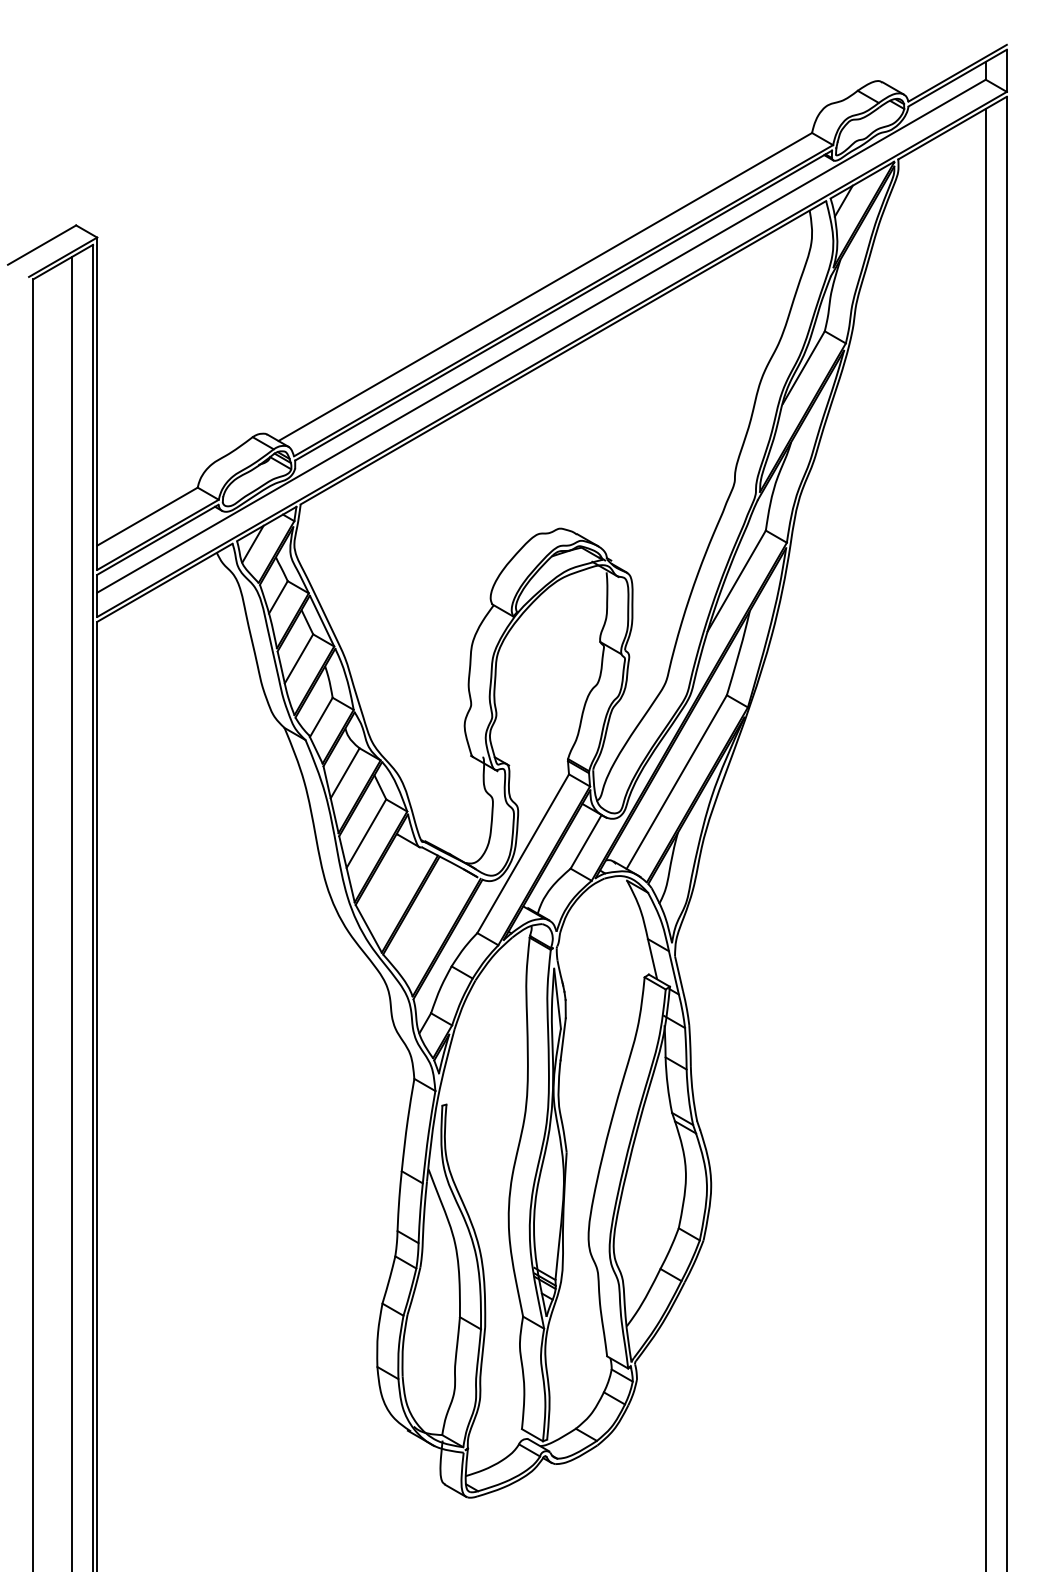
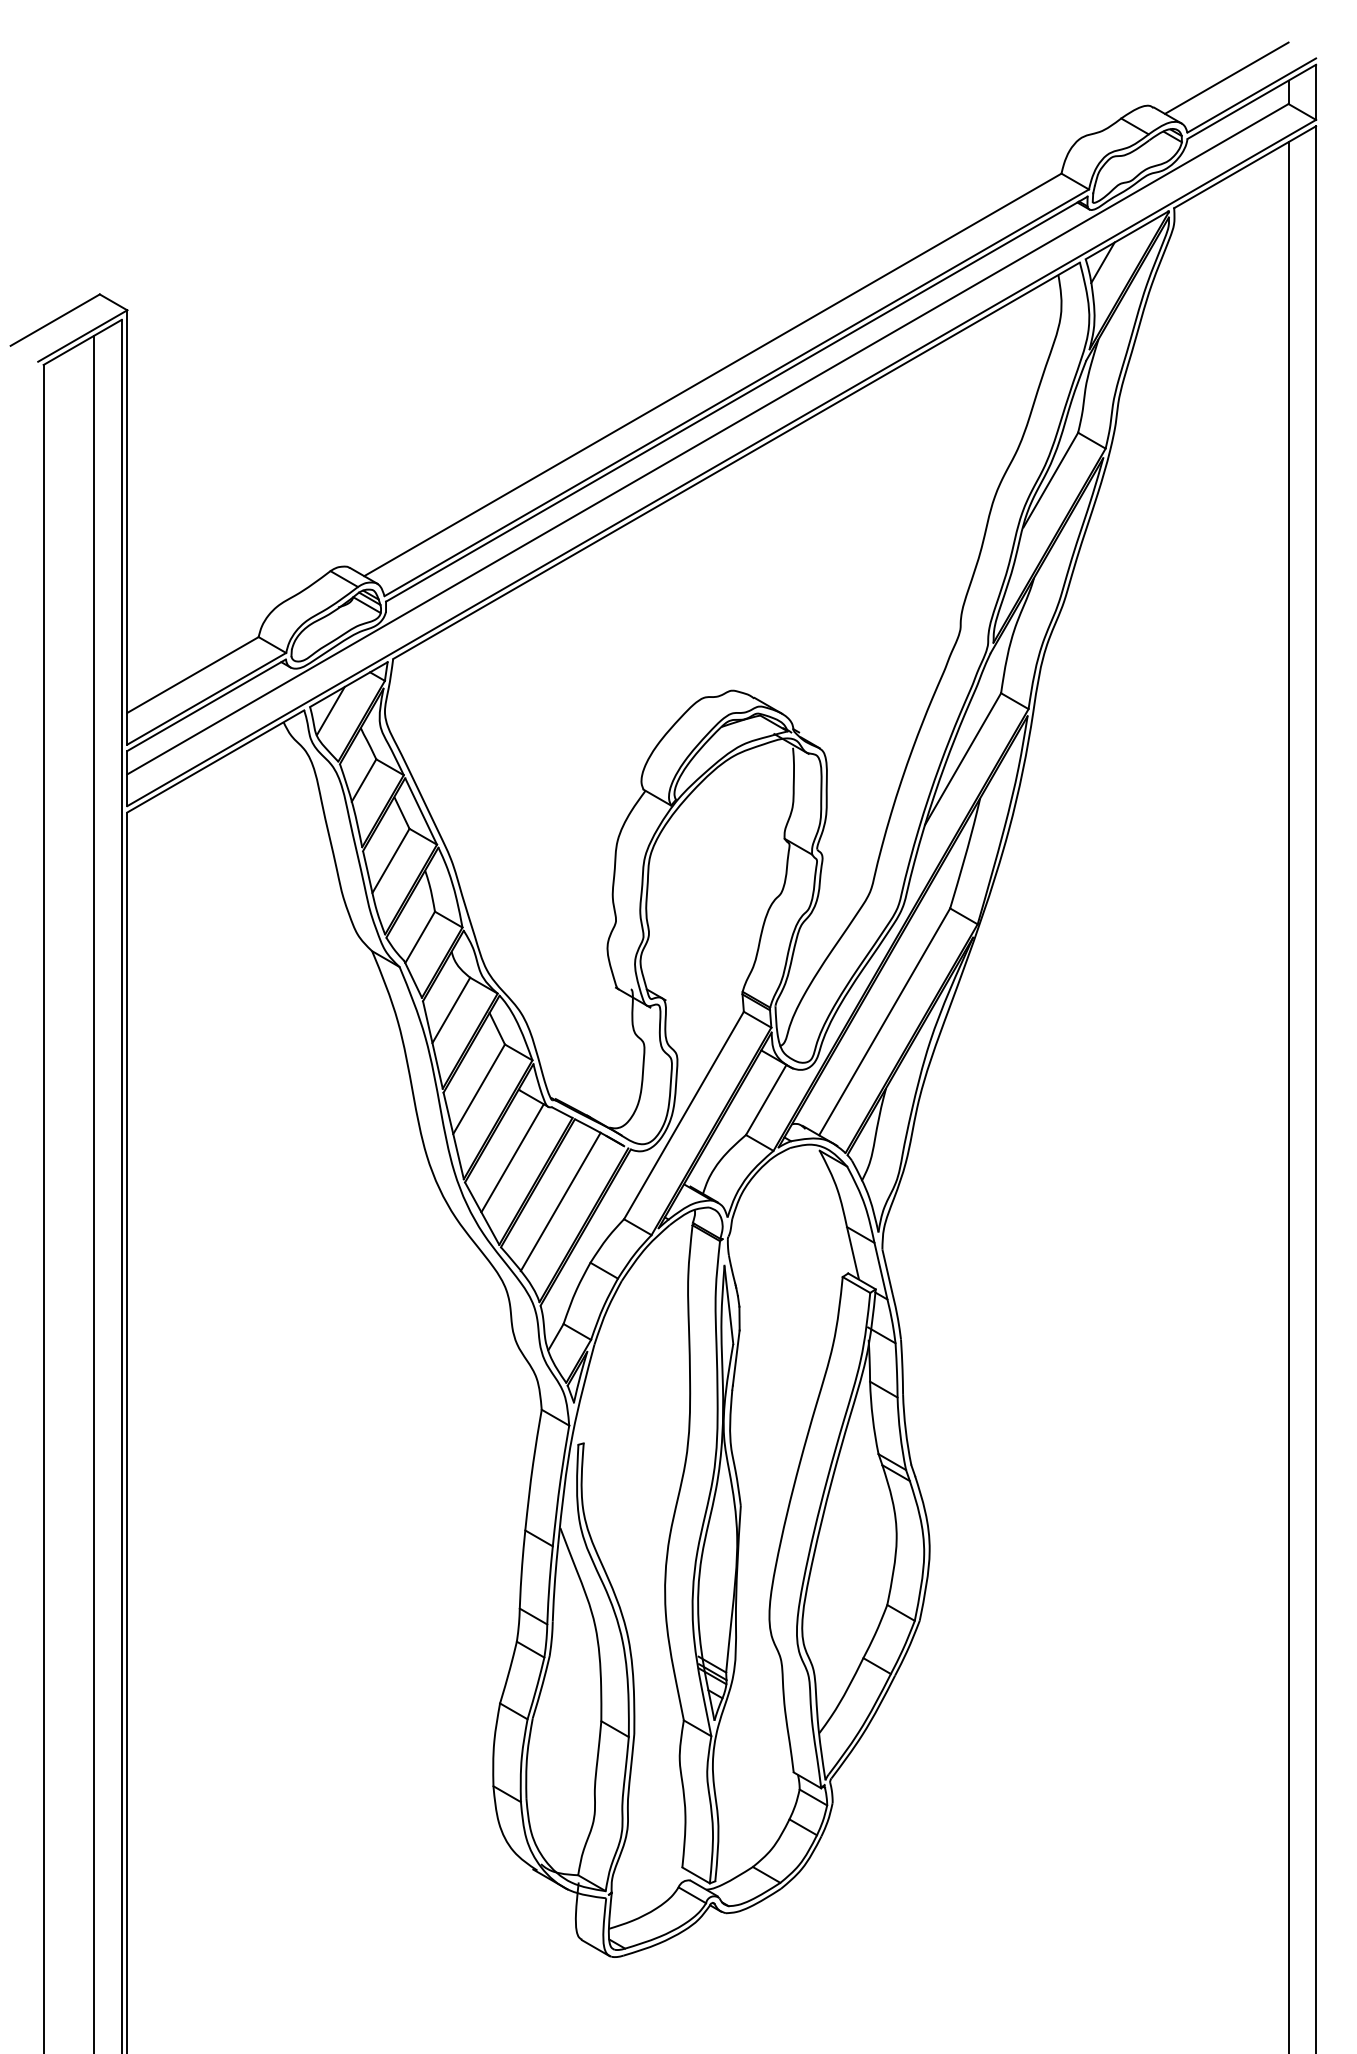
line: (938, 59) -> (1226, 77), added
line: (391, 886) -> (512, 1158), added
line: (428, 919) -> (560, 1201), added

